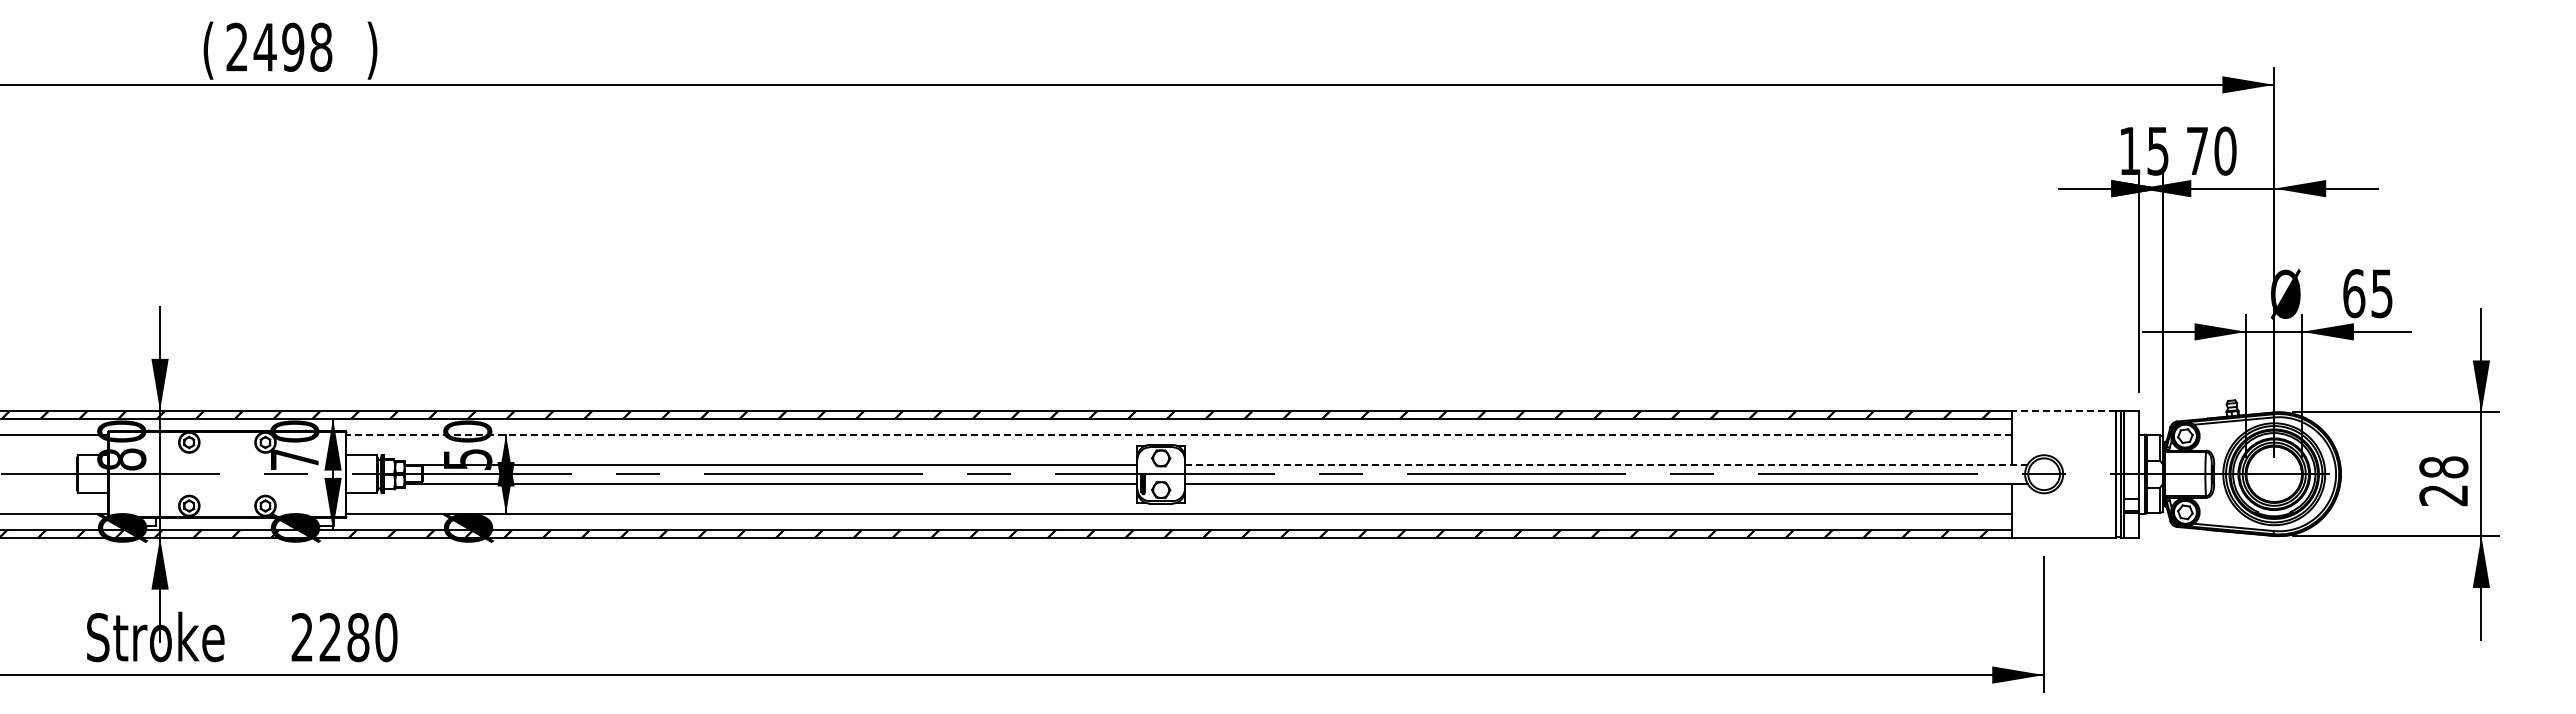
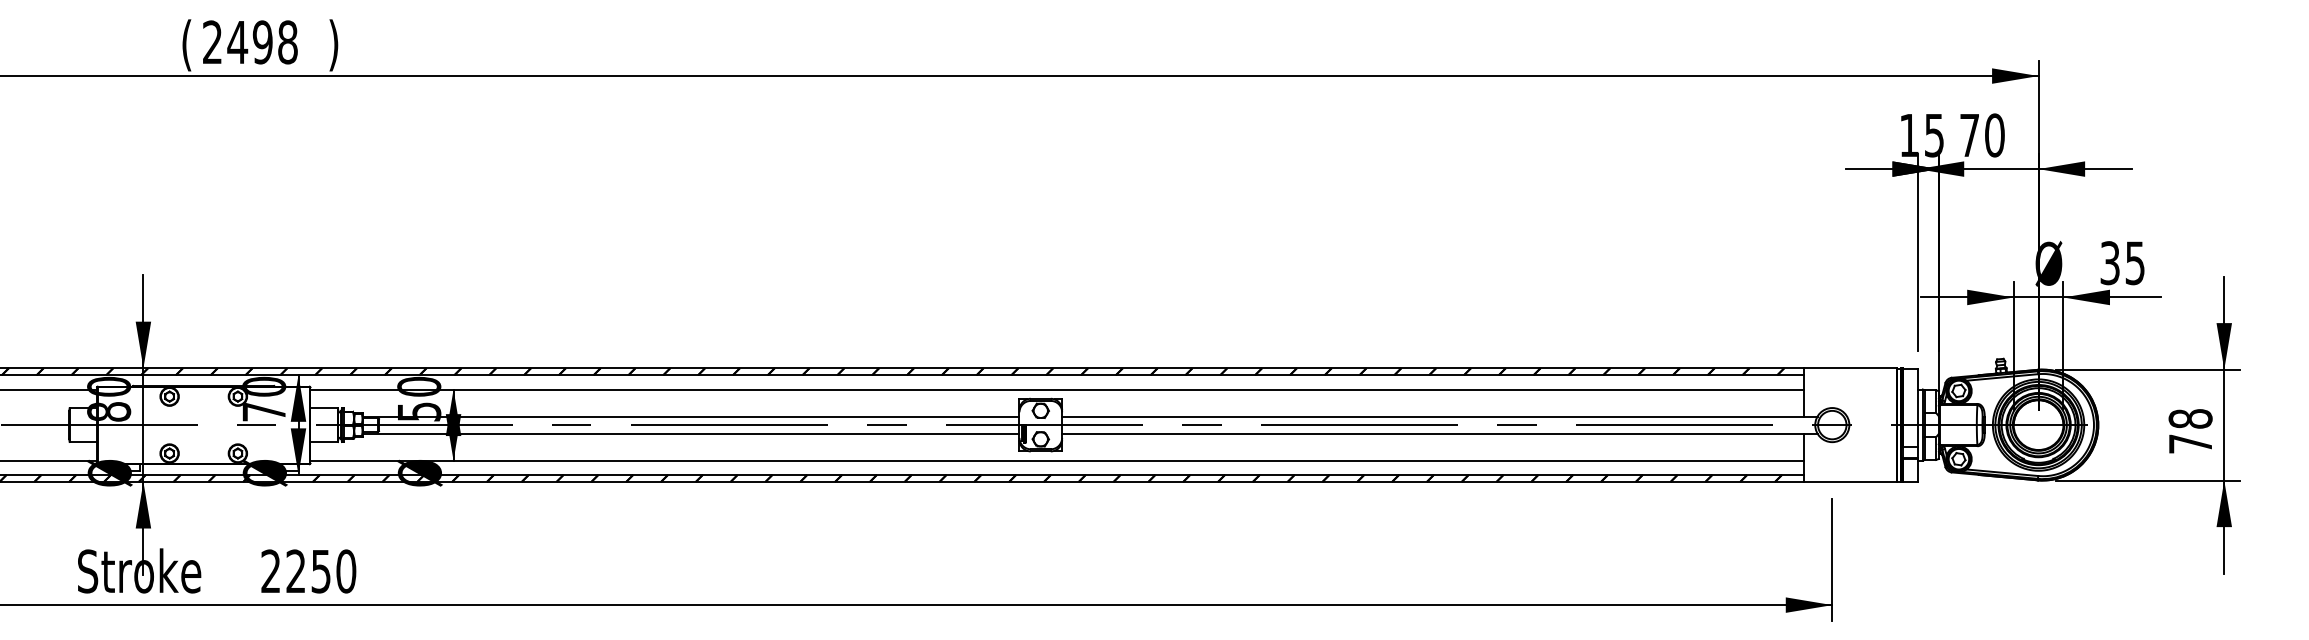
text: (2354, 293) -> (2110, 263), 65 -> 35
line: (2064, 410) -> (1850, 367), dashed -> solid
line: (1179, 434) -> (1057, 389), dashed -> solid
line: (1605, 464) -> (1439, 416), dashed -> solid
text: (2443, 495) -> (2190, 444), 28 -> 78
text: (358, 637) -> (321, 571), 2280 -> 2250

